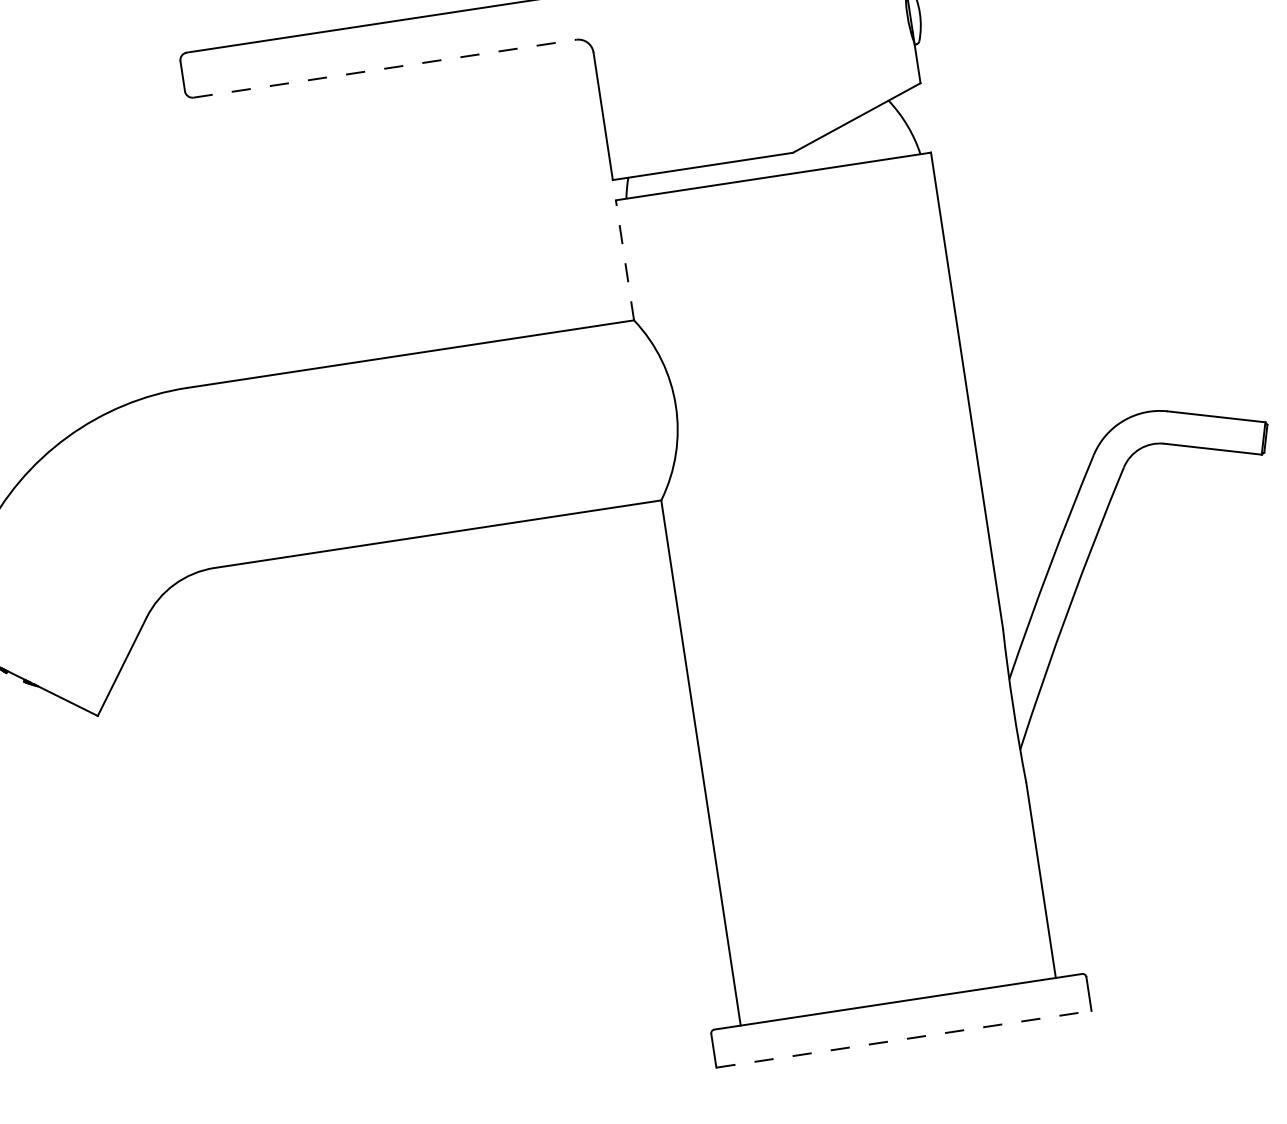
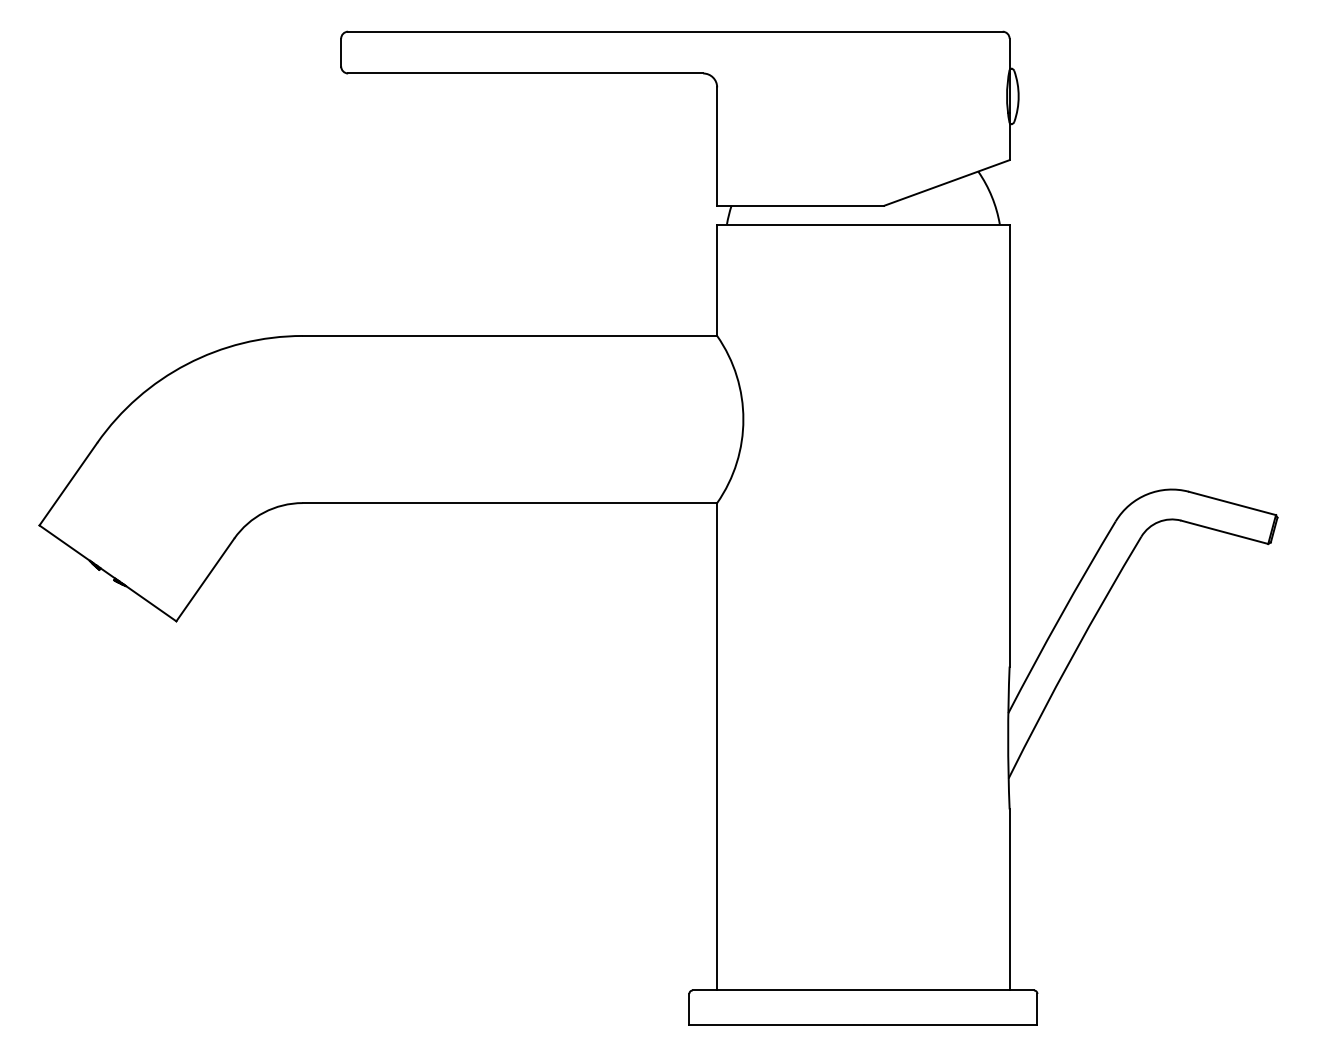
line: (384, 68) -> (525, 73), dashed -> solid
line: (625, 260) -> (717, 280), dashed -> solid
line: (904, 1039) -> (863, 1025), dashed -> solid

